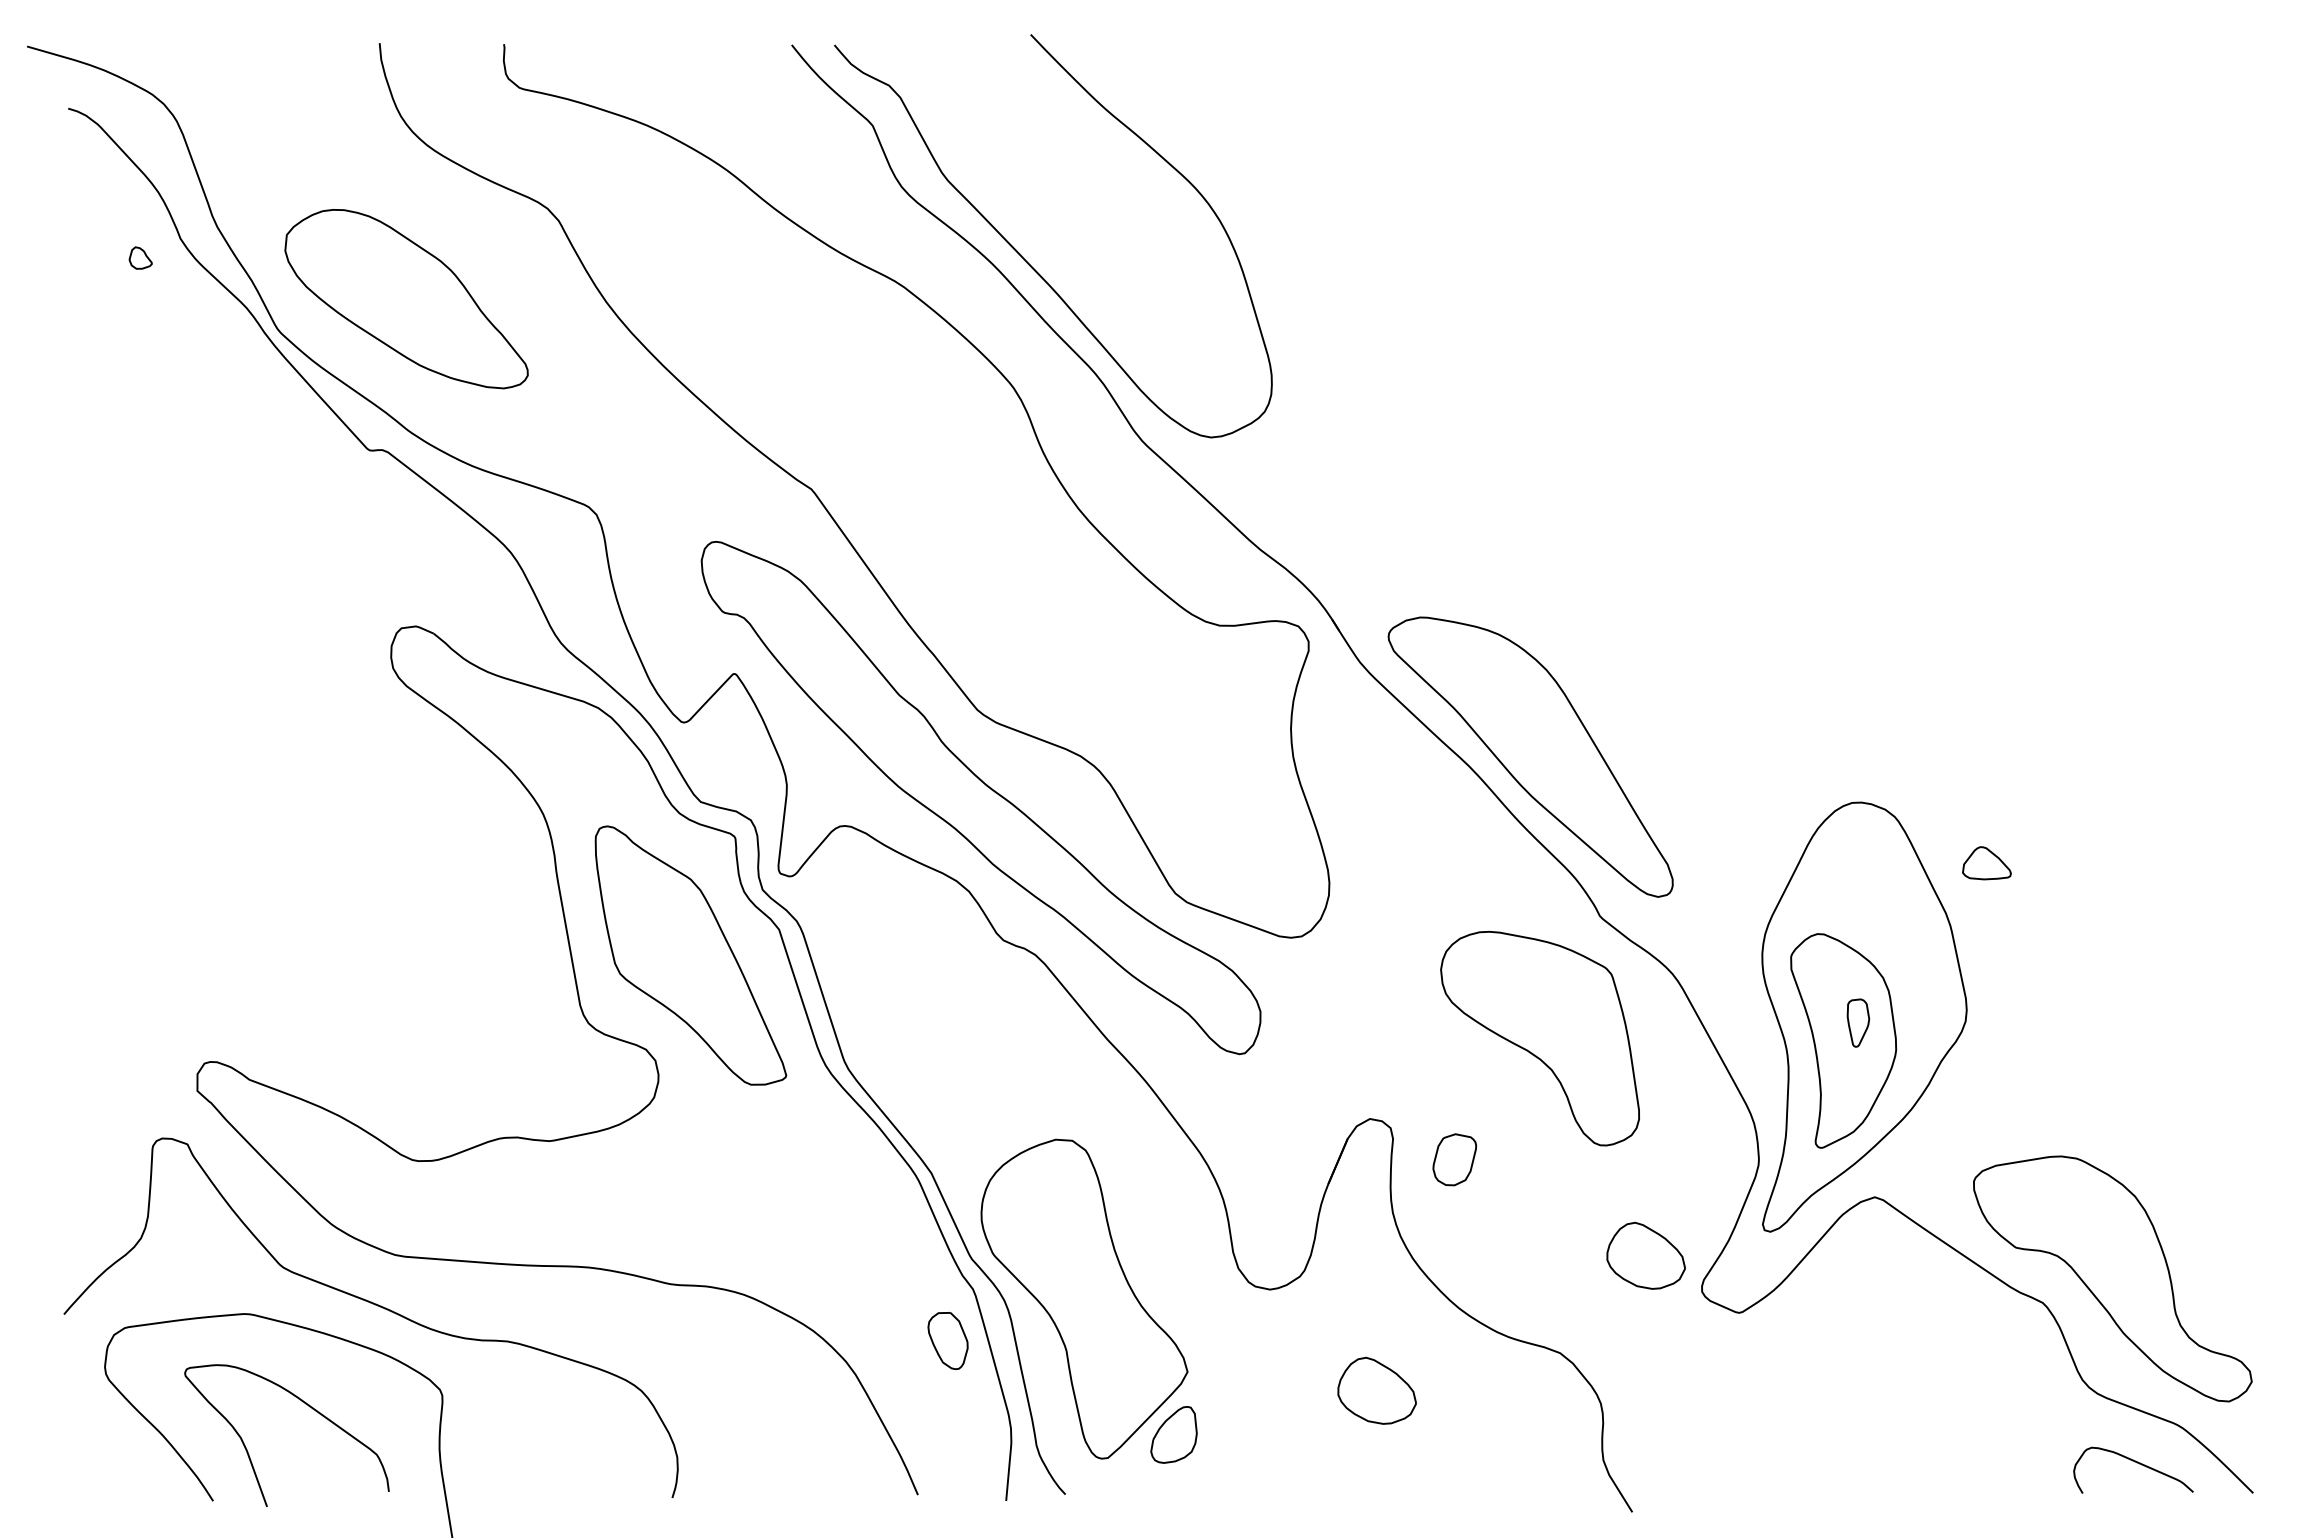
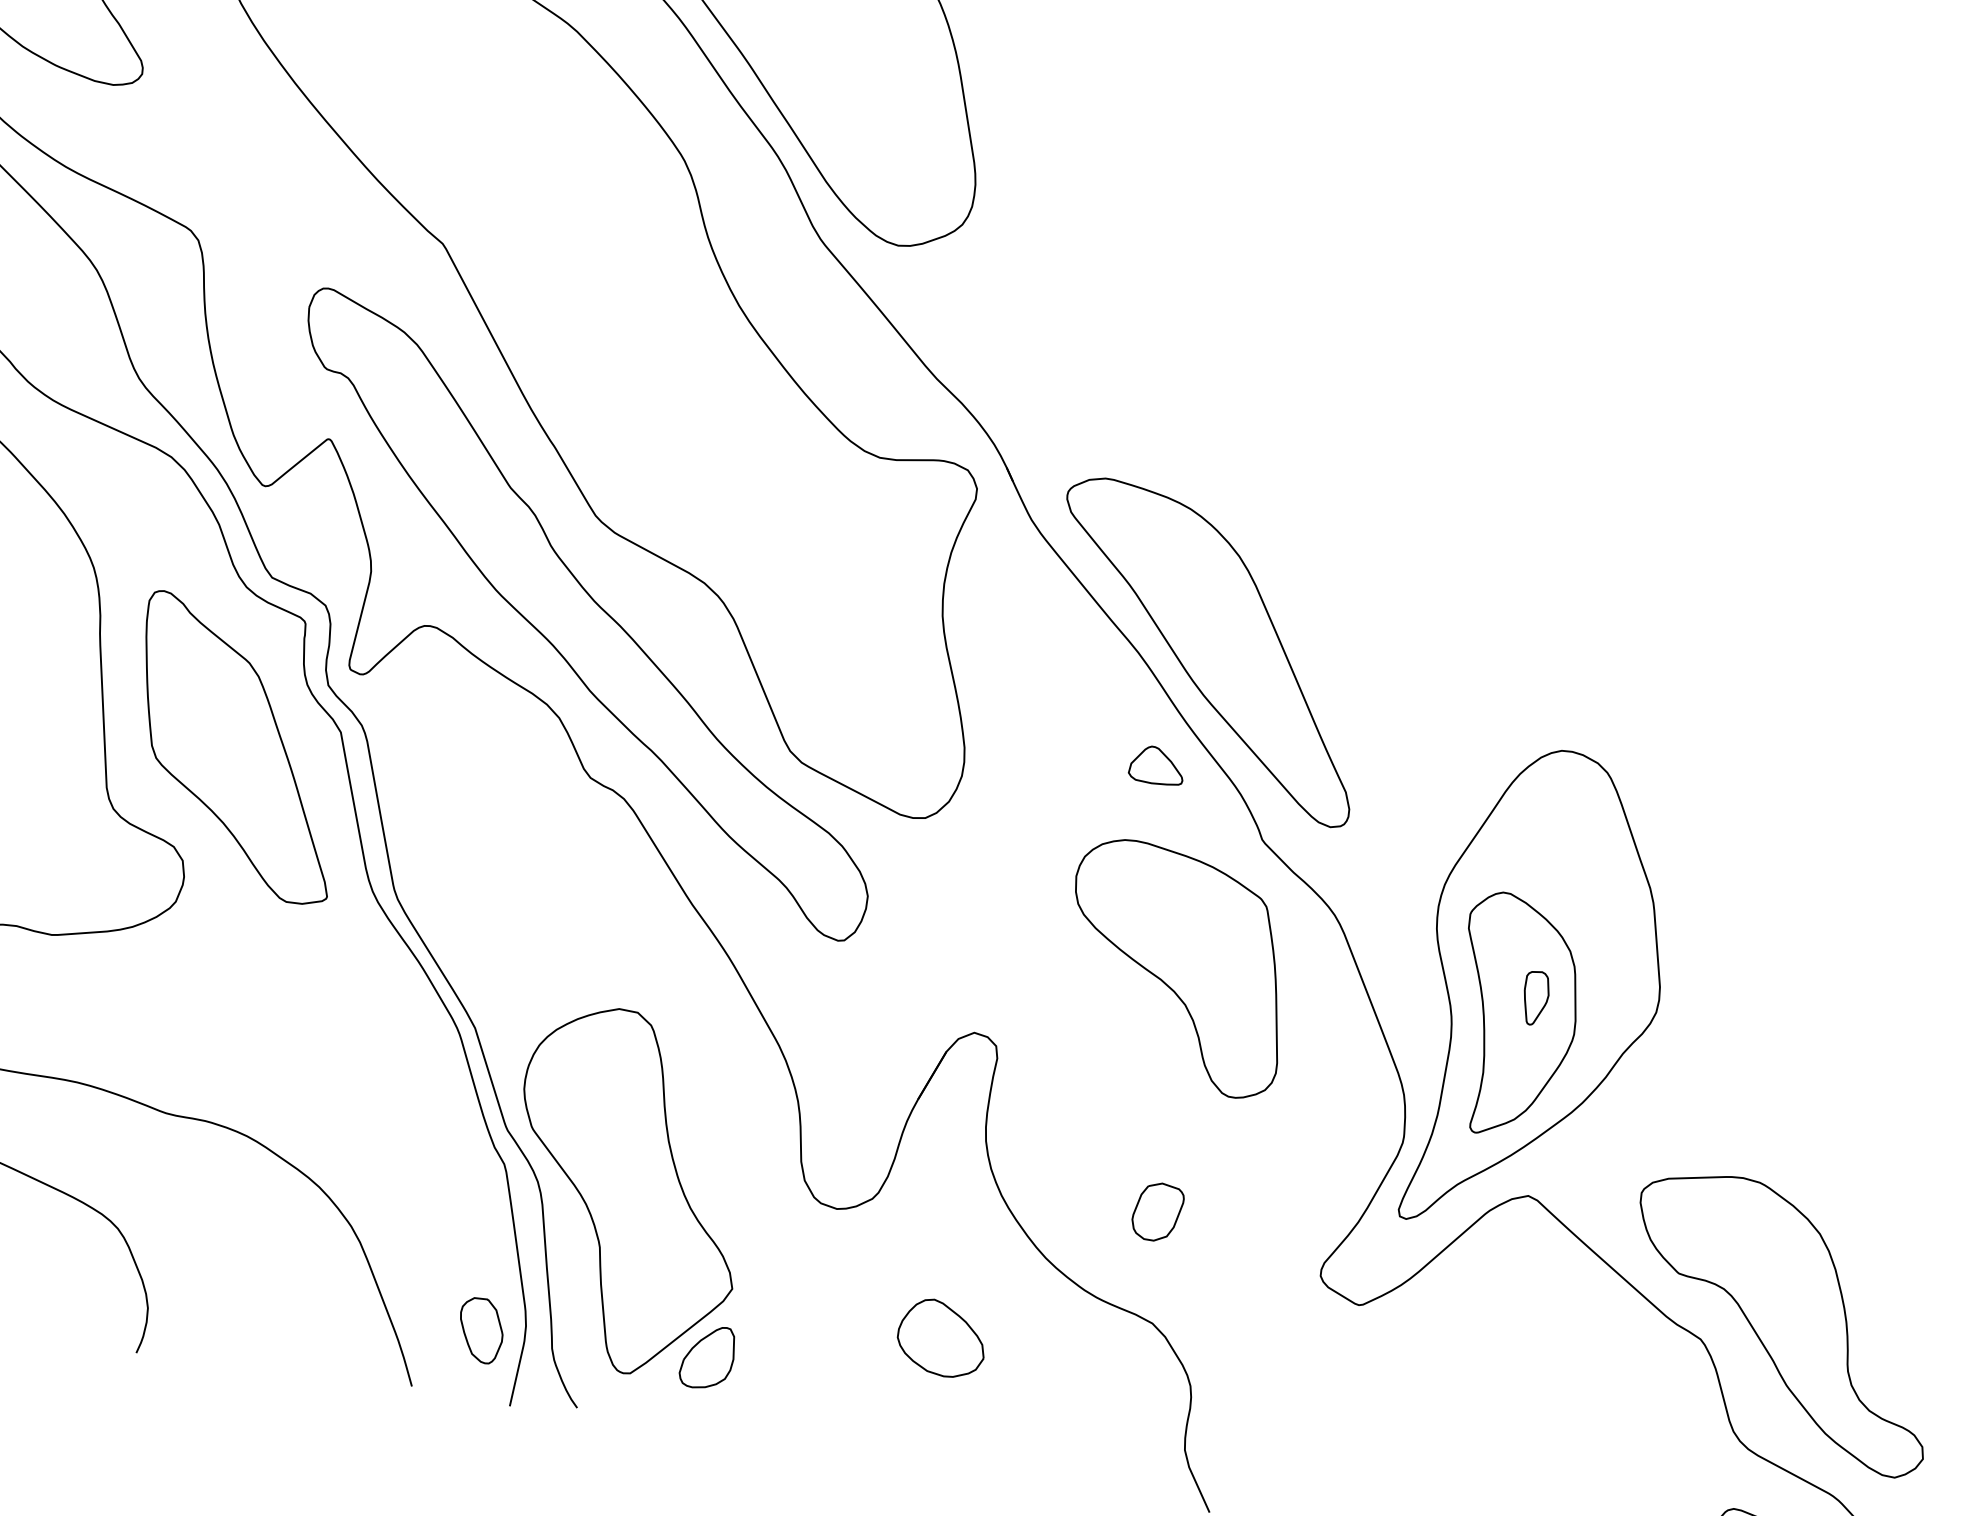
part: (1986, 863) -> (1156, 765), moved
part: (1454, 1159) -> (1157, 1211), moved
part: (1645, 1255) -> (1262, 1226), removed
part: (947, 1341) -> (480, 1331), moved

